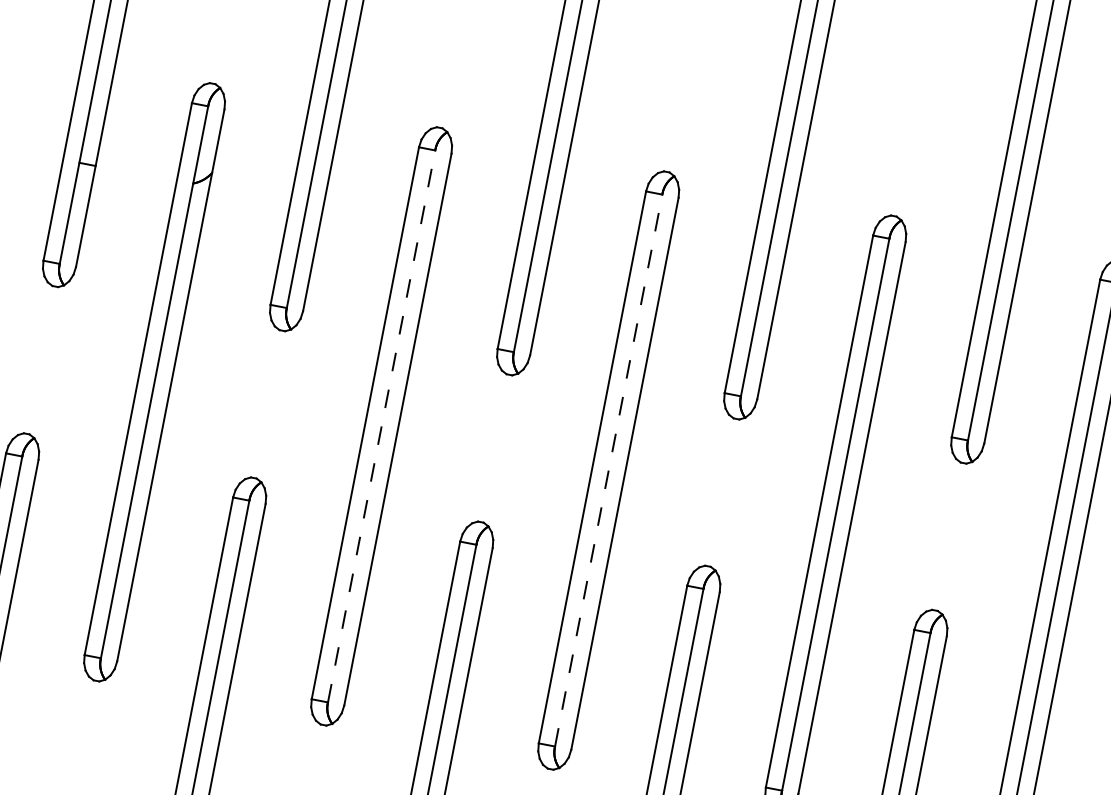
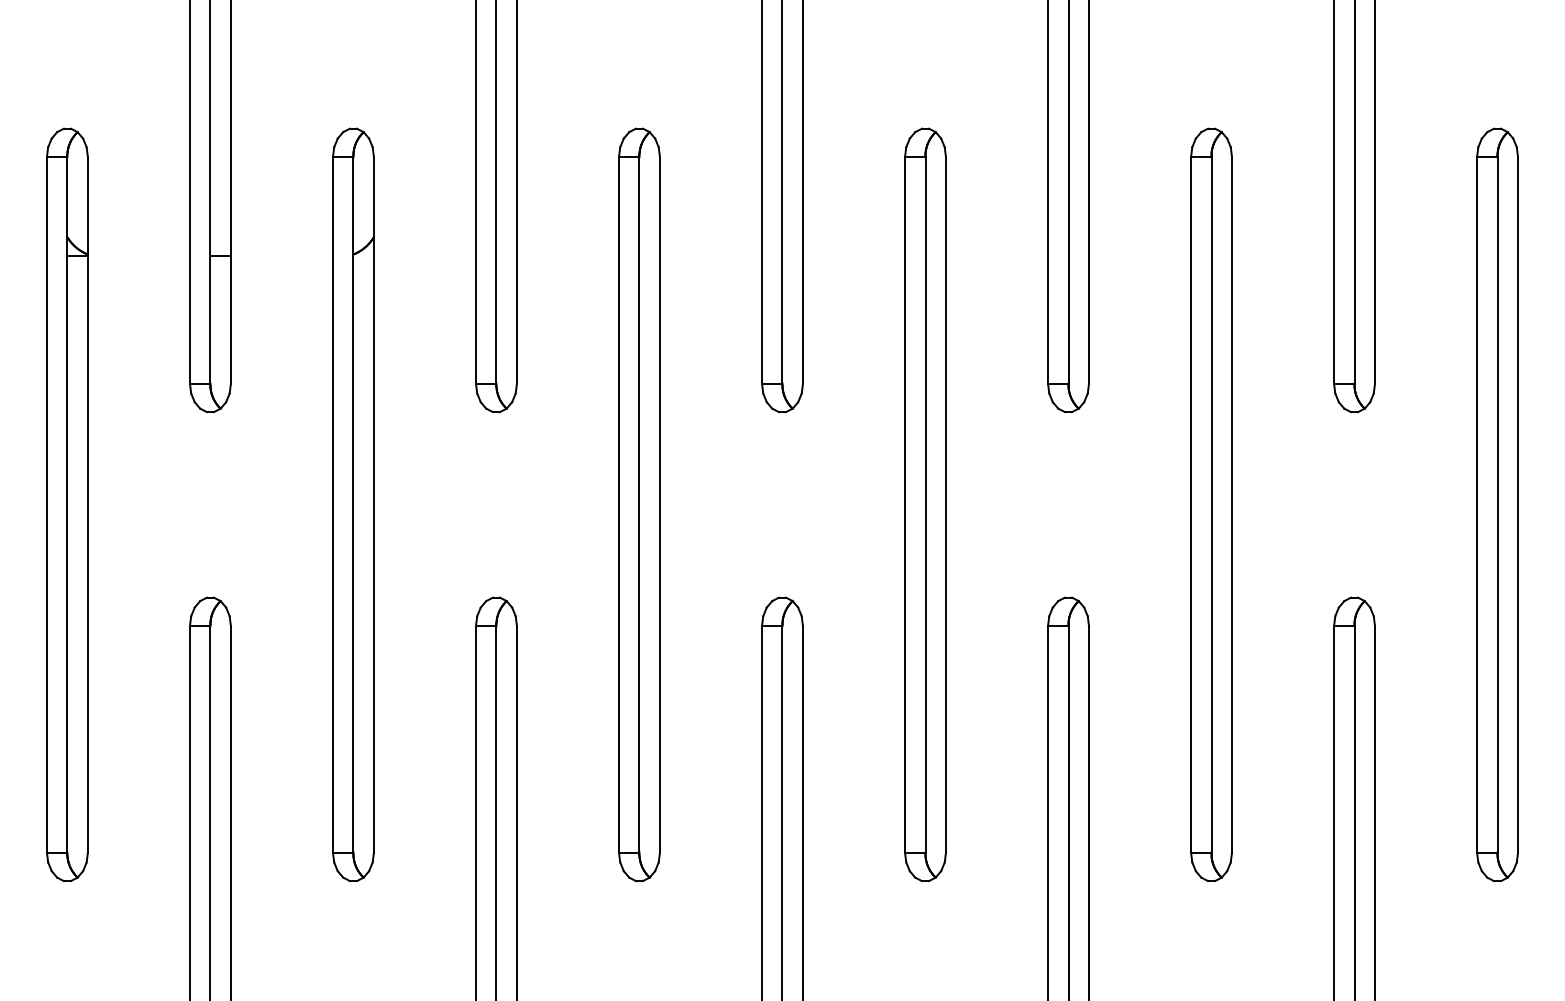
line: (381, 426) -> (639, 504), dashed -> solid
line: (608, 470) -> (925, 504), dashed -> solid

